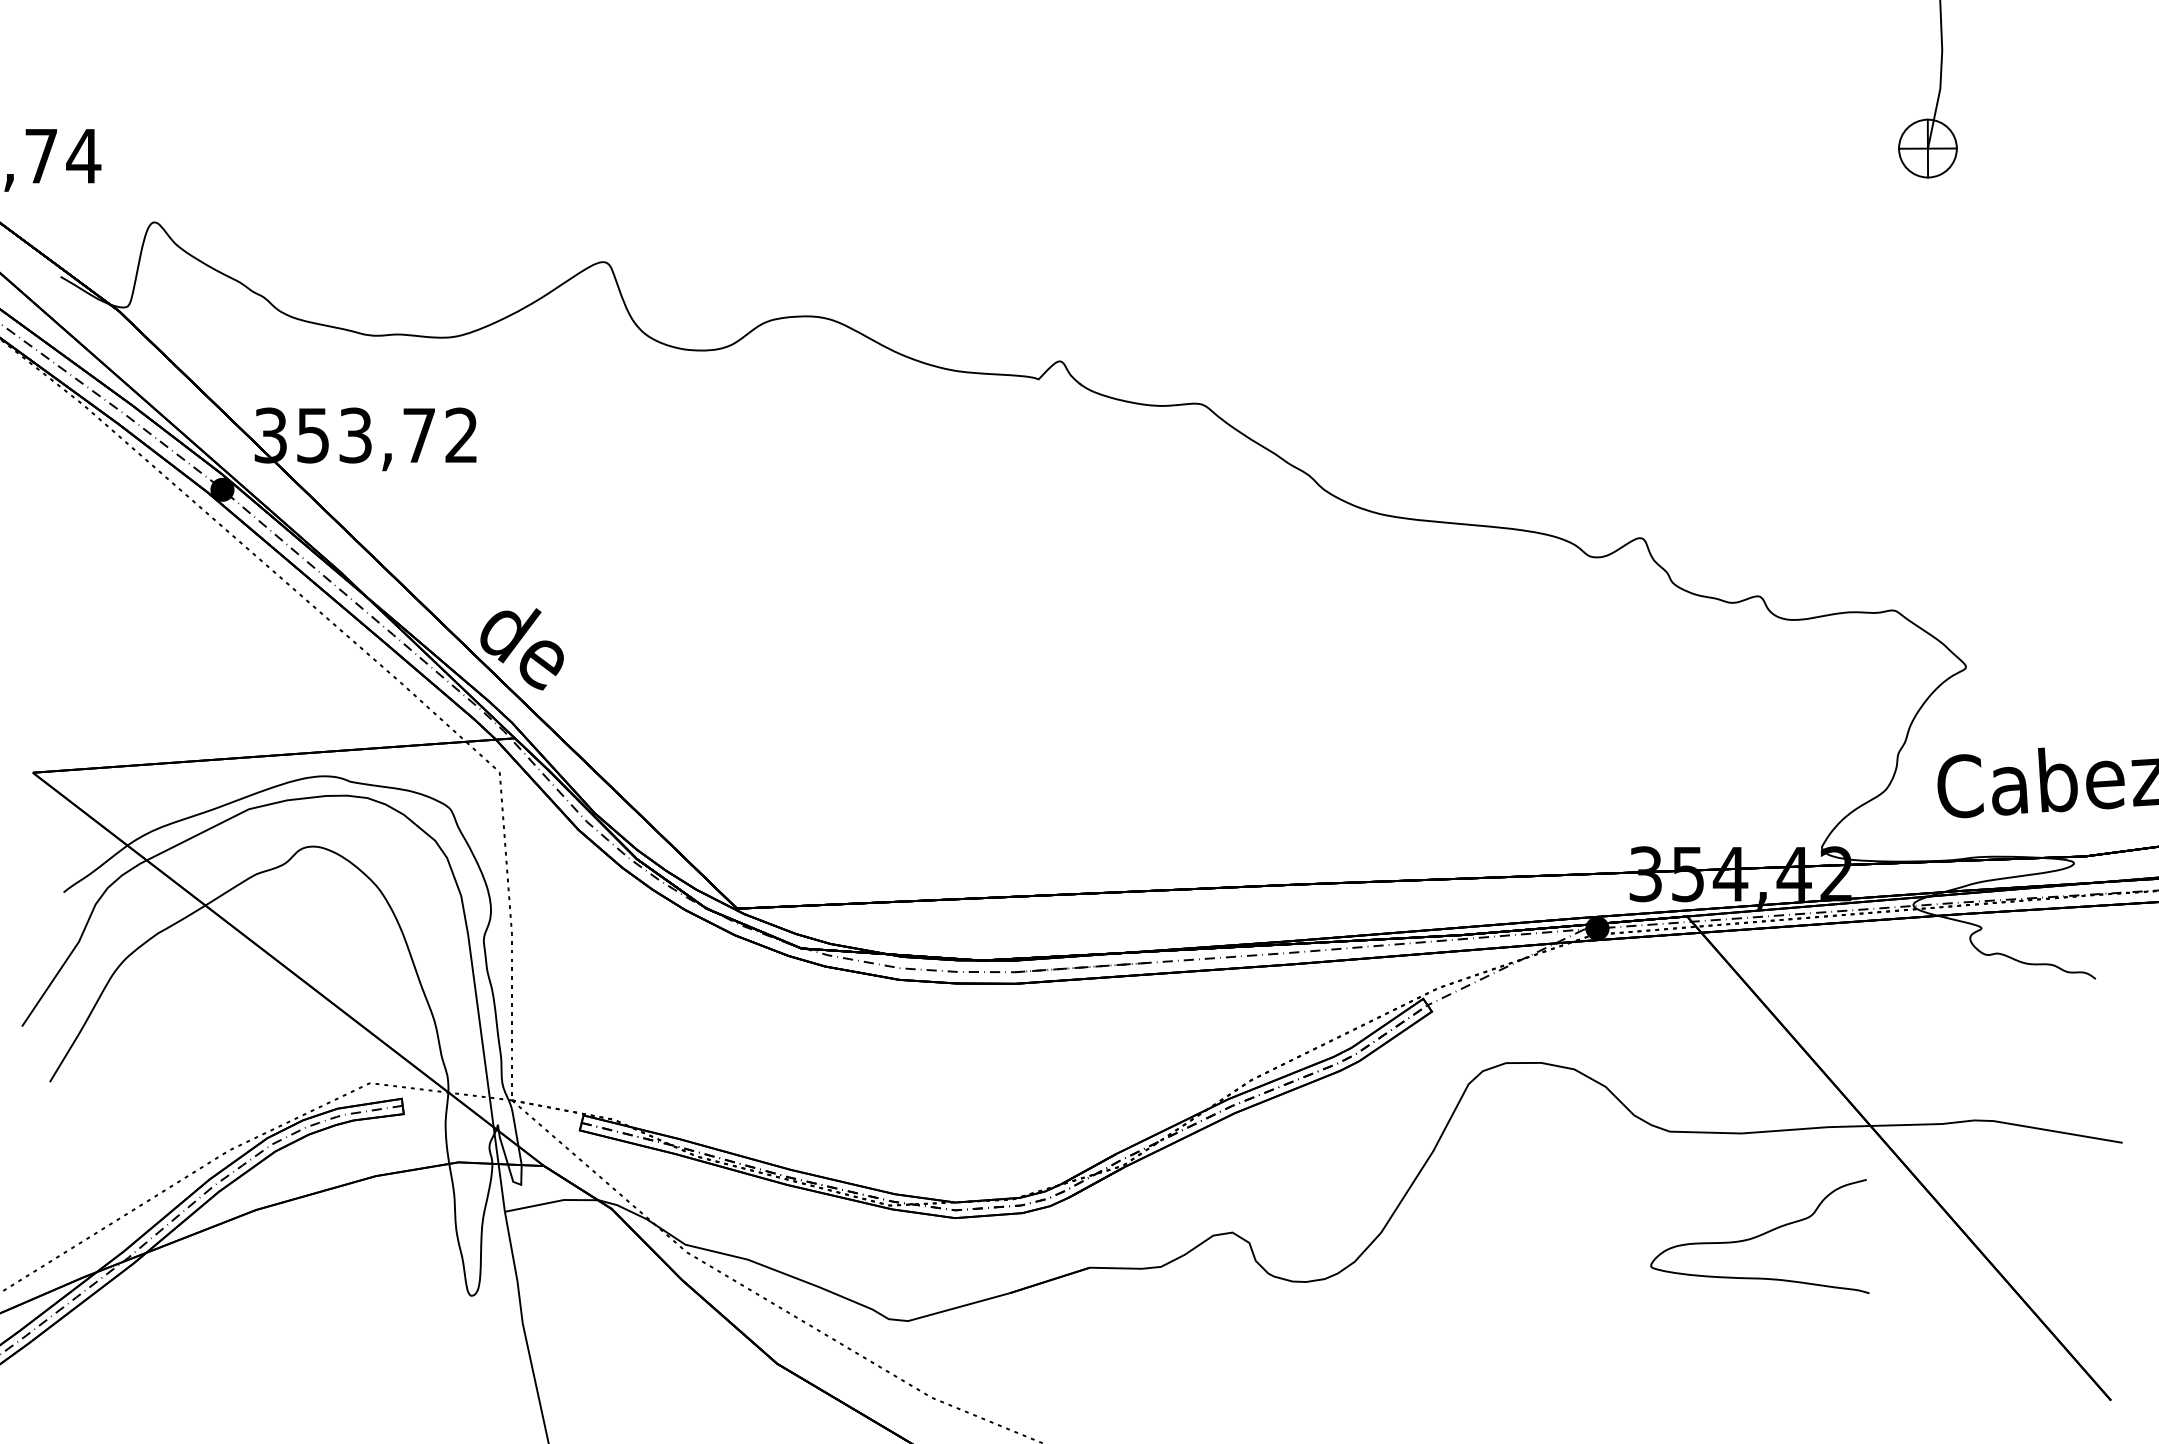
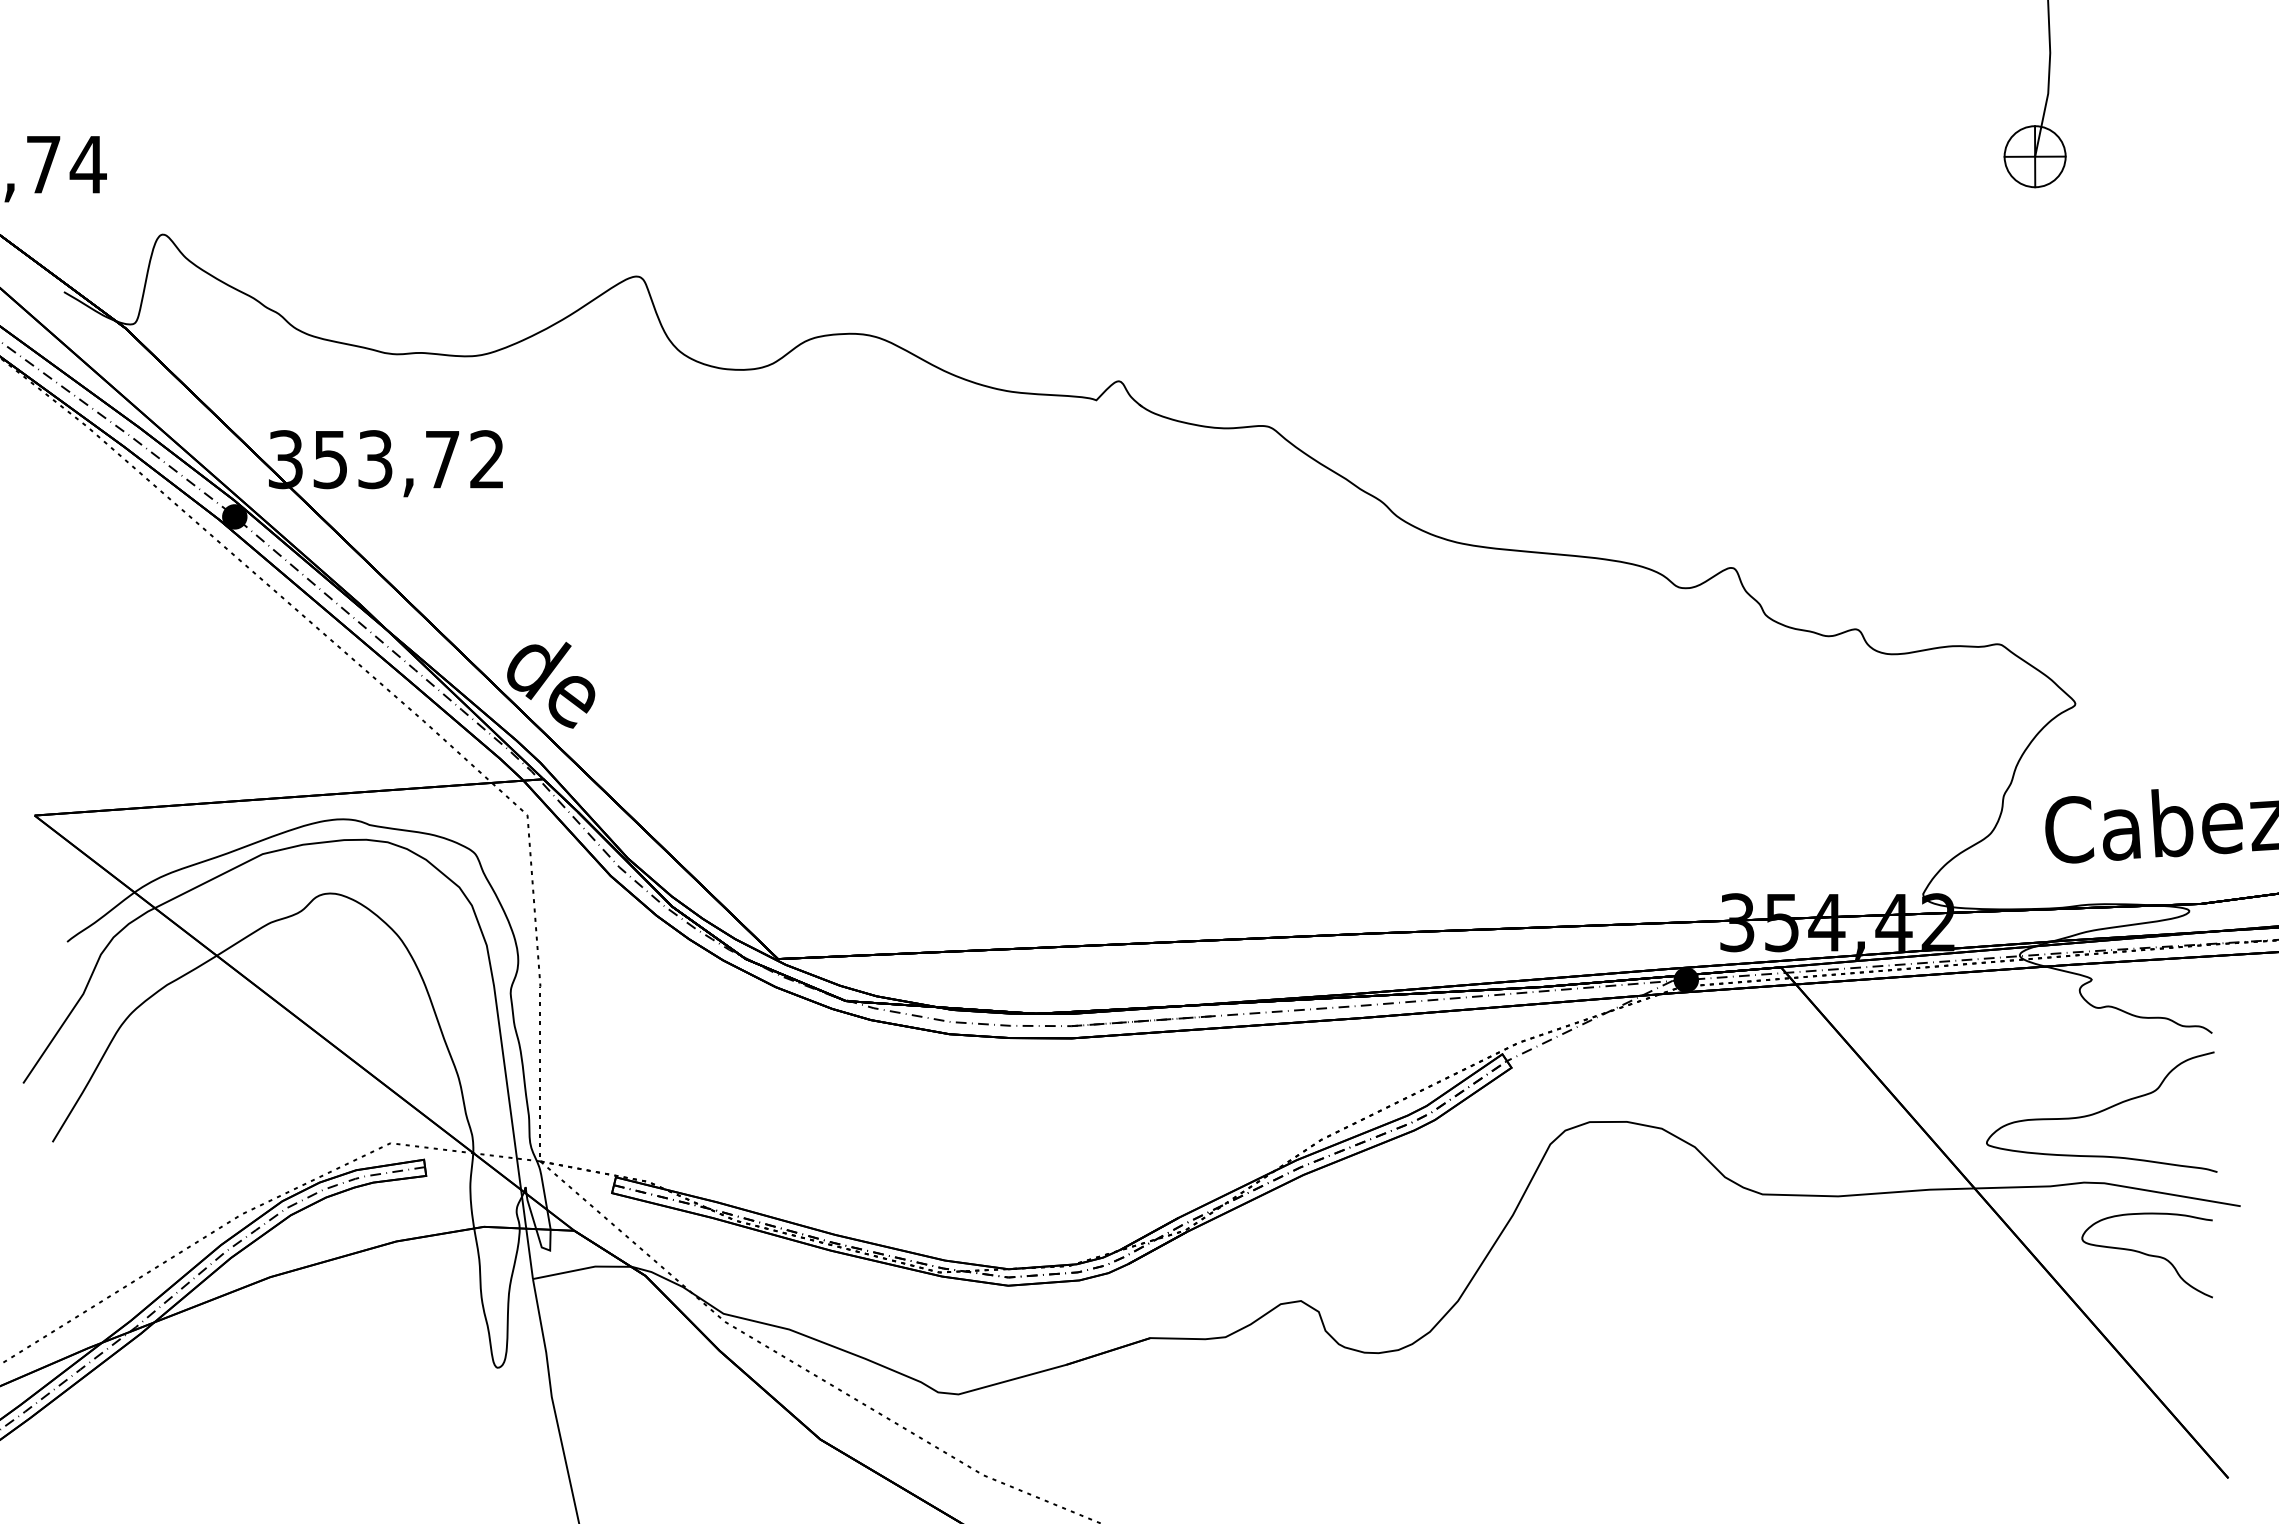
curve: (2033, 1189) -> (2146, 1255), added
curve: (1759, 1235) -> (2101, 1111), moved

